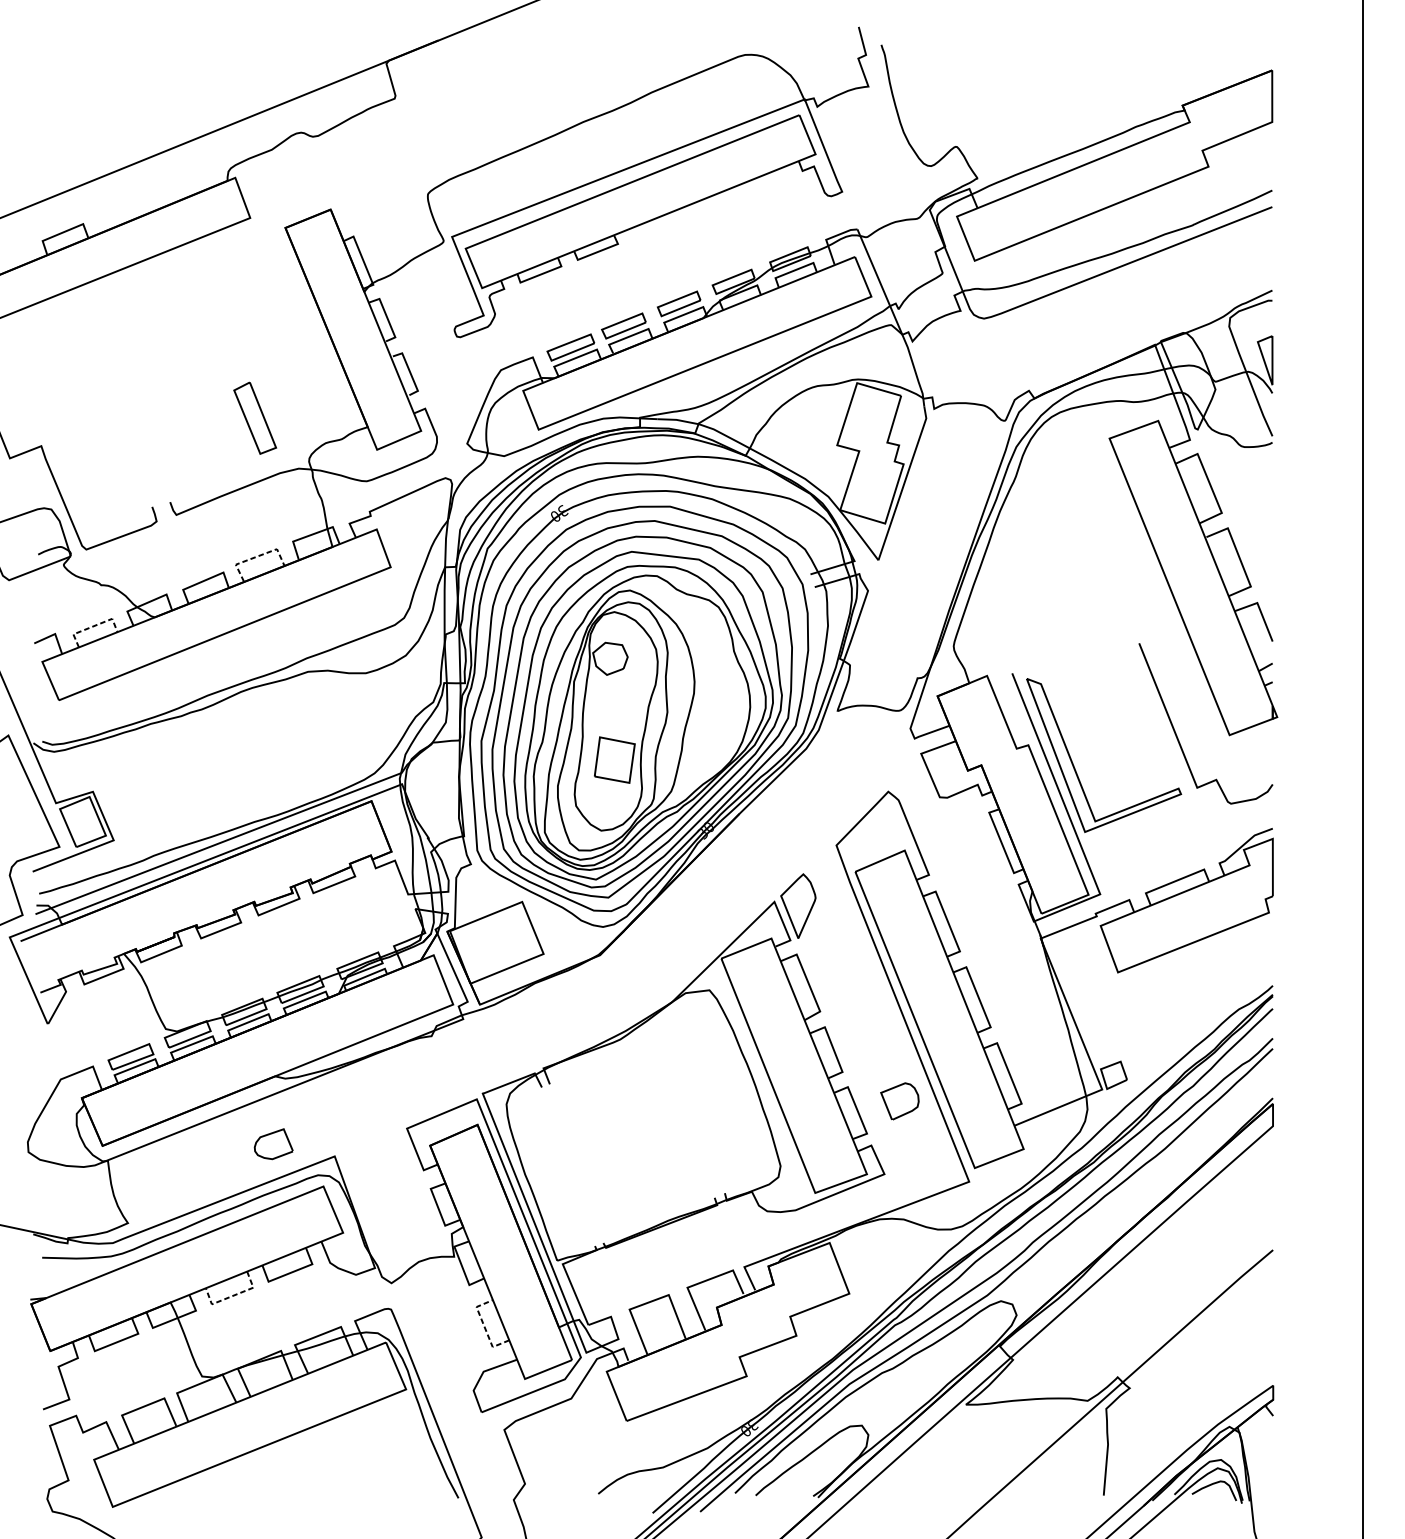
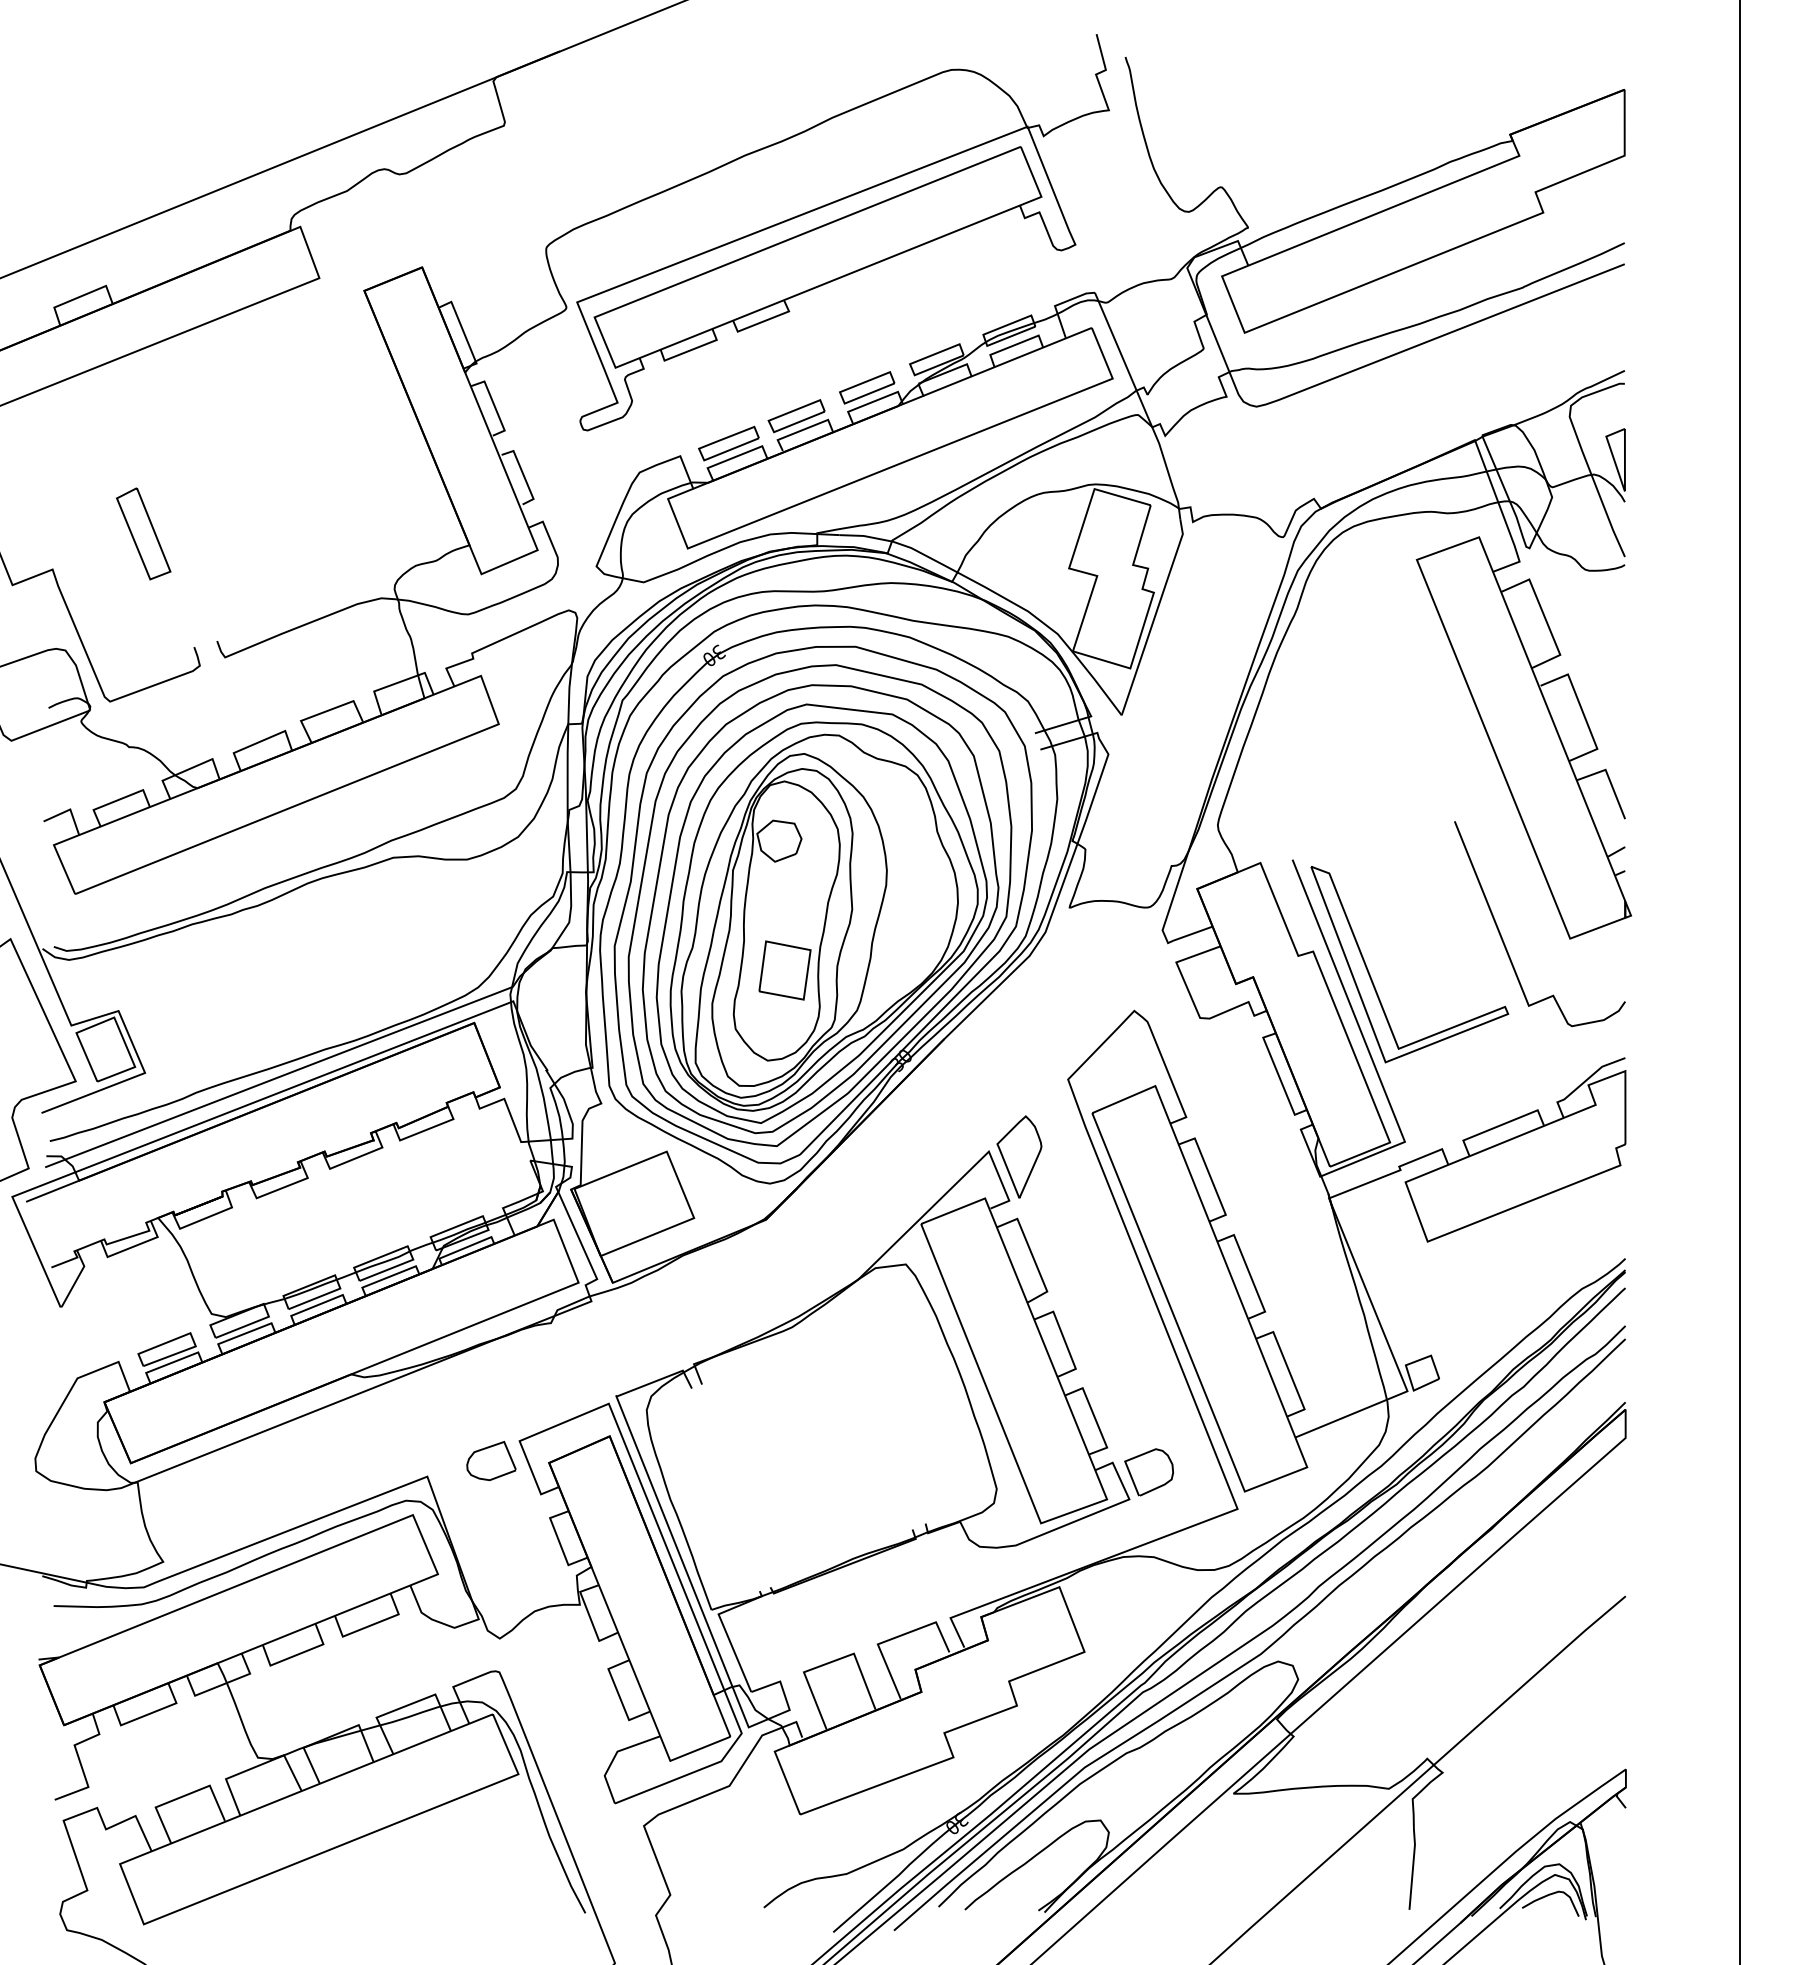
part: (255, 417) -> (143, 533), moved
line: (255, 557) -> (326, 711), dashed -> solid
line: (92, 626) -> (118, 800), dashed -> solid
curve: (906, 1112) -> (1157, 1486), moved
curve: (271, 1134) -> (488, 1448), moved
line: (232, 1295) -> (296, 1654), dashed -> solid
line: (484, 1326) -> (618, 1694), dashed -> solid

